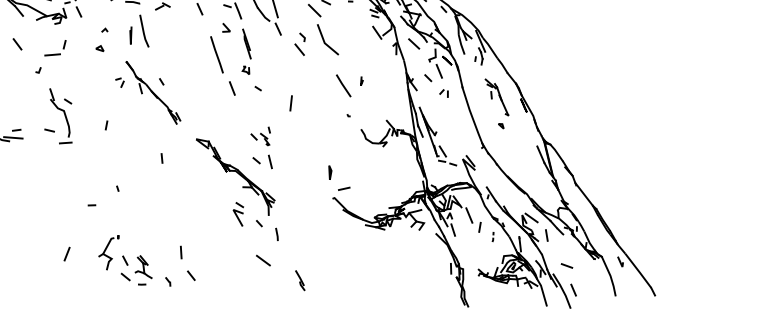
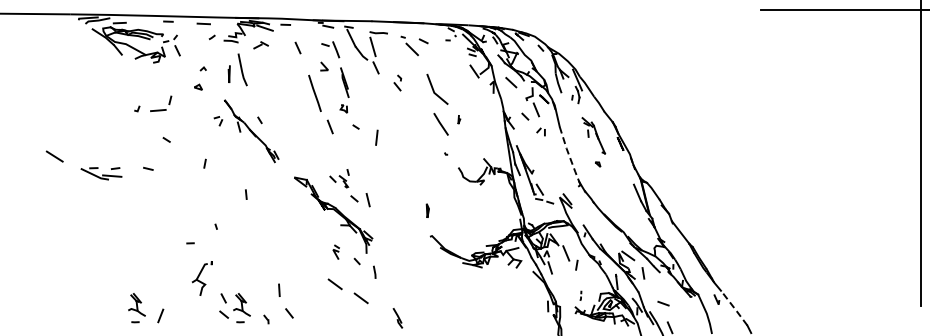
line: (324, 40) -> (434, 90), moved
line: (17, 43) -> (116, 82), removed
part: (299, 43) -> (397, 82), size x0.7
part: (55, 47) -> (161, 103), moved
line: (290, 103) -> (376, 137), moved
part: (60, 116) -> (159, 154), removed
line: (471, 116) -> (568, 154), solid -> dashed
part: (260, 136) -> (339, 178), moved
line: (162, 158) -> (246, 194), moved
line: (344, 188) -> (441, 226), removed
part: (237, 214) -> (335, 252), size x0.6
part: (492, 236) -> (580, 295), moved
line: (236, 246) -> (334, 284), added
part: (108, 252) -> (201, 278), moved
line: (66, 253) -> (160, 315), moved
part: (37, 270) -> (136, 308), added
line: (638, 270) -> (734, 308), solid -> dashed

